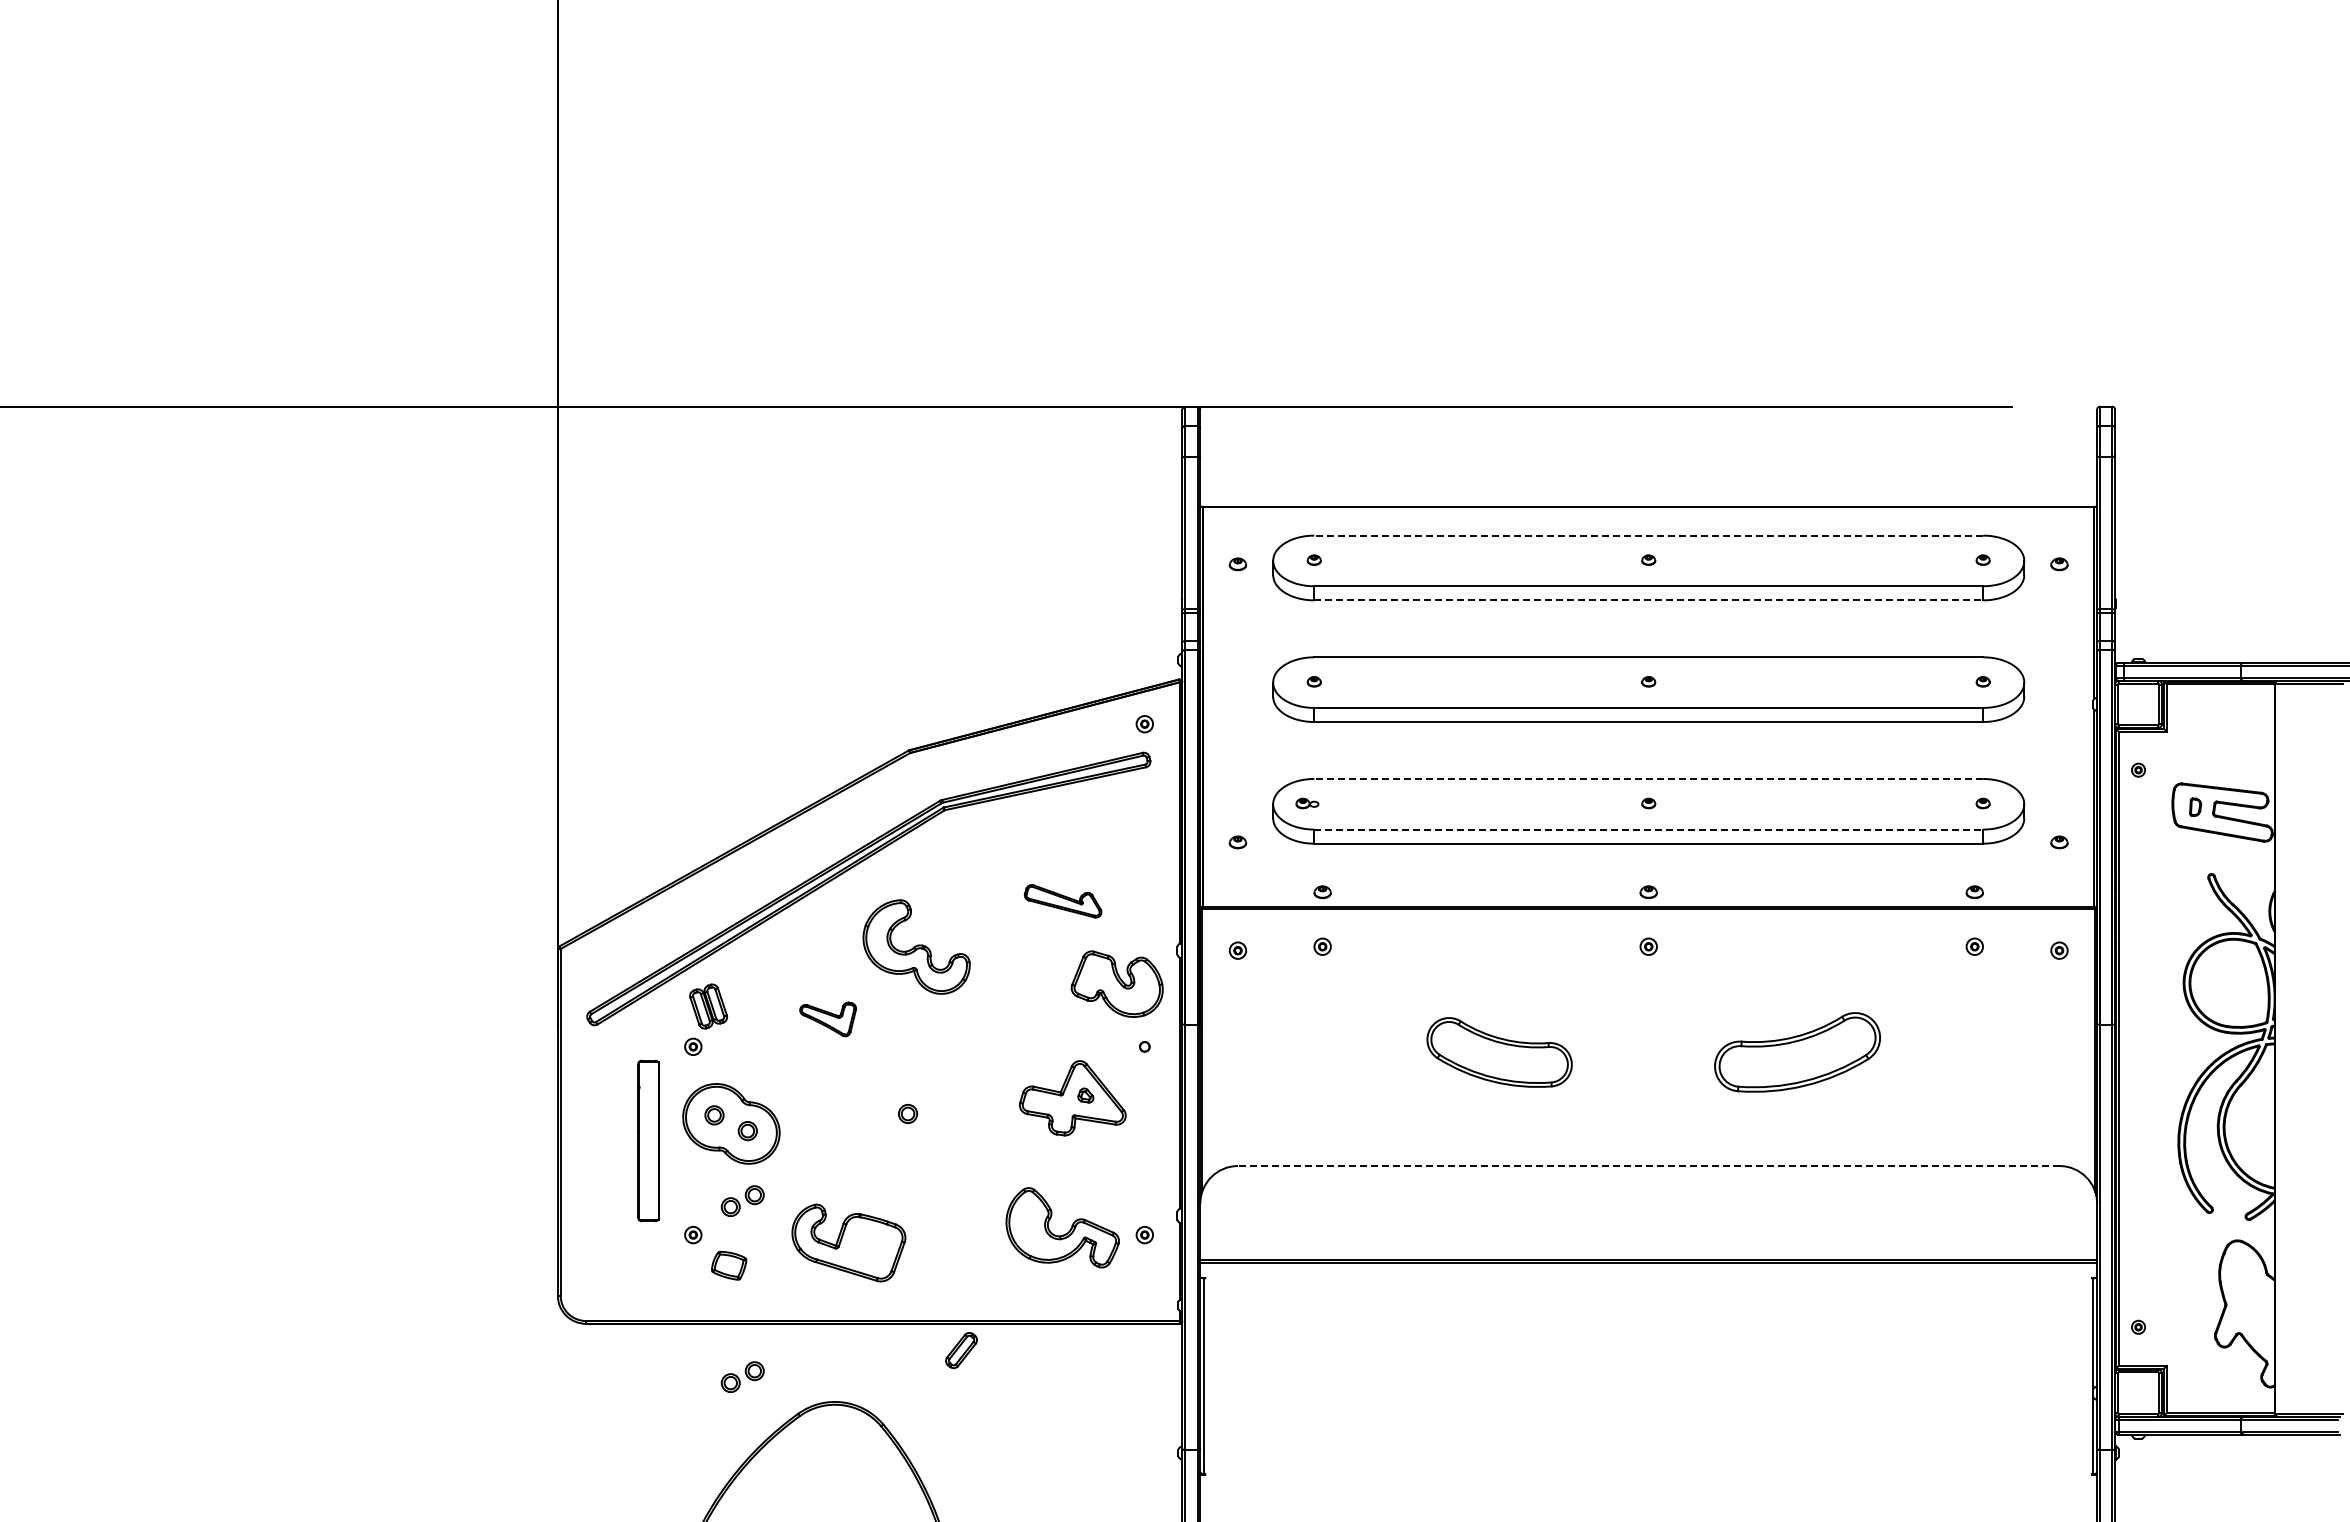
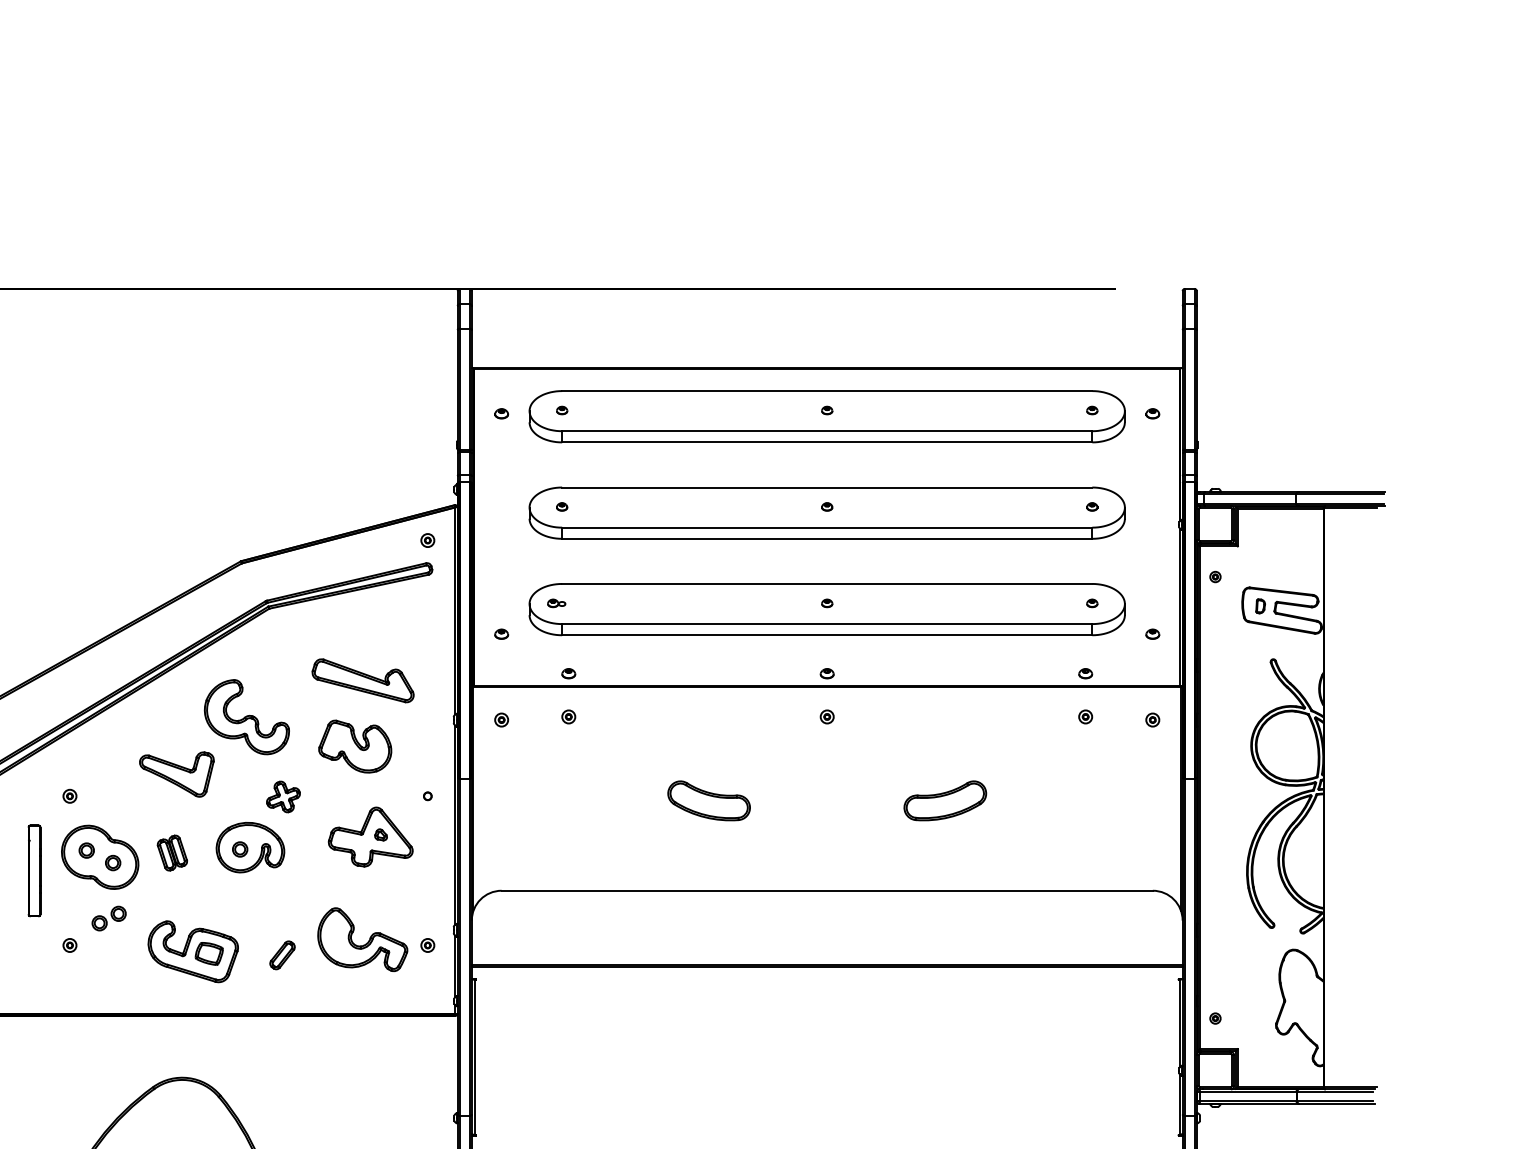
line: (1648, 535) -> (827, 390), dashed -> solid
line: (1649, 600) -> (827, 442), dashed -> solid
line: (1648, 778) -> (827, 583), dashed -> solid
line: (1649, 829) -> (827, 624), dashed -> solid
part: (1062, 901) -> (362, 681), size x1.67
part: (1116, 983) -> (354, 746), moved
part: (708, 1006) -> (172, 853), moved
part: (827, 1019) -> (176, 774), size x1.67
part: (962, 1047) -> (283, 796), added
part: (1499, 1052) -> (708, 800), size x0.71
part: (1797, 1052) -> (945, 800), size x0.62
part: (920, 1111) -> (250, 847), added
part: (648, 1140) -> (34, 870), size x0.71
line: (1648, 1166) -> (827, 891), dashed -> solid
part: (729, 1265) -> (209, 953), moved
part: (961, 1350) -> (282, 955), moved
part: (742, 1376) -> (108, 1057), removed

